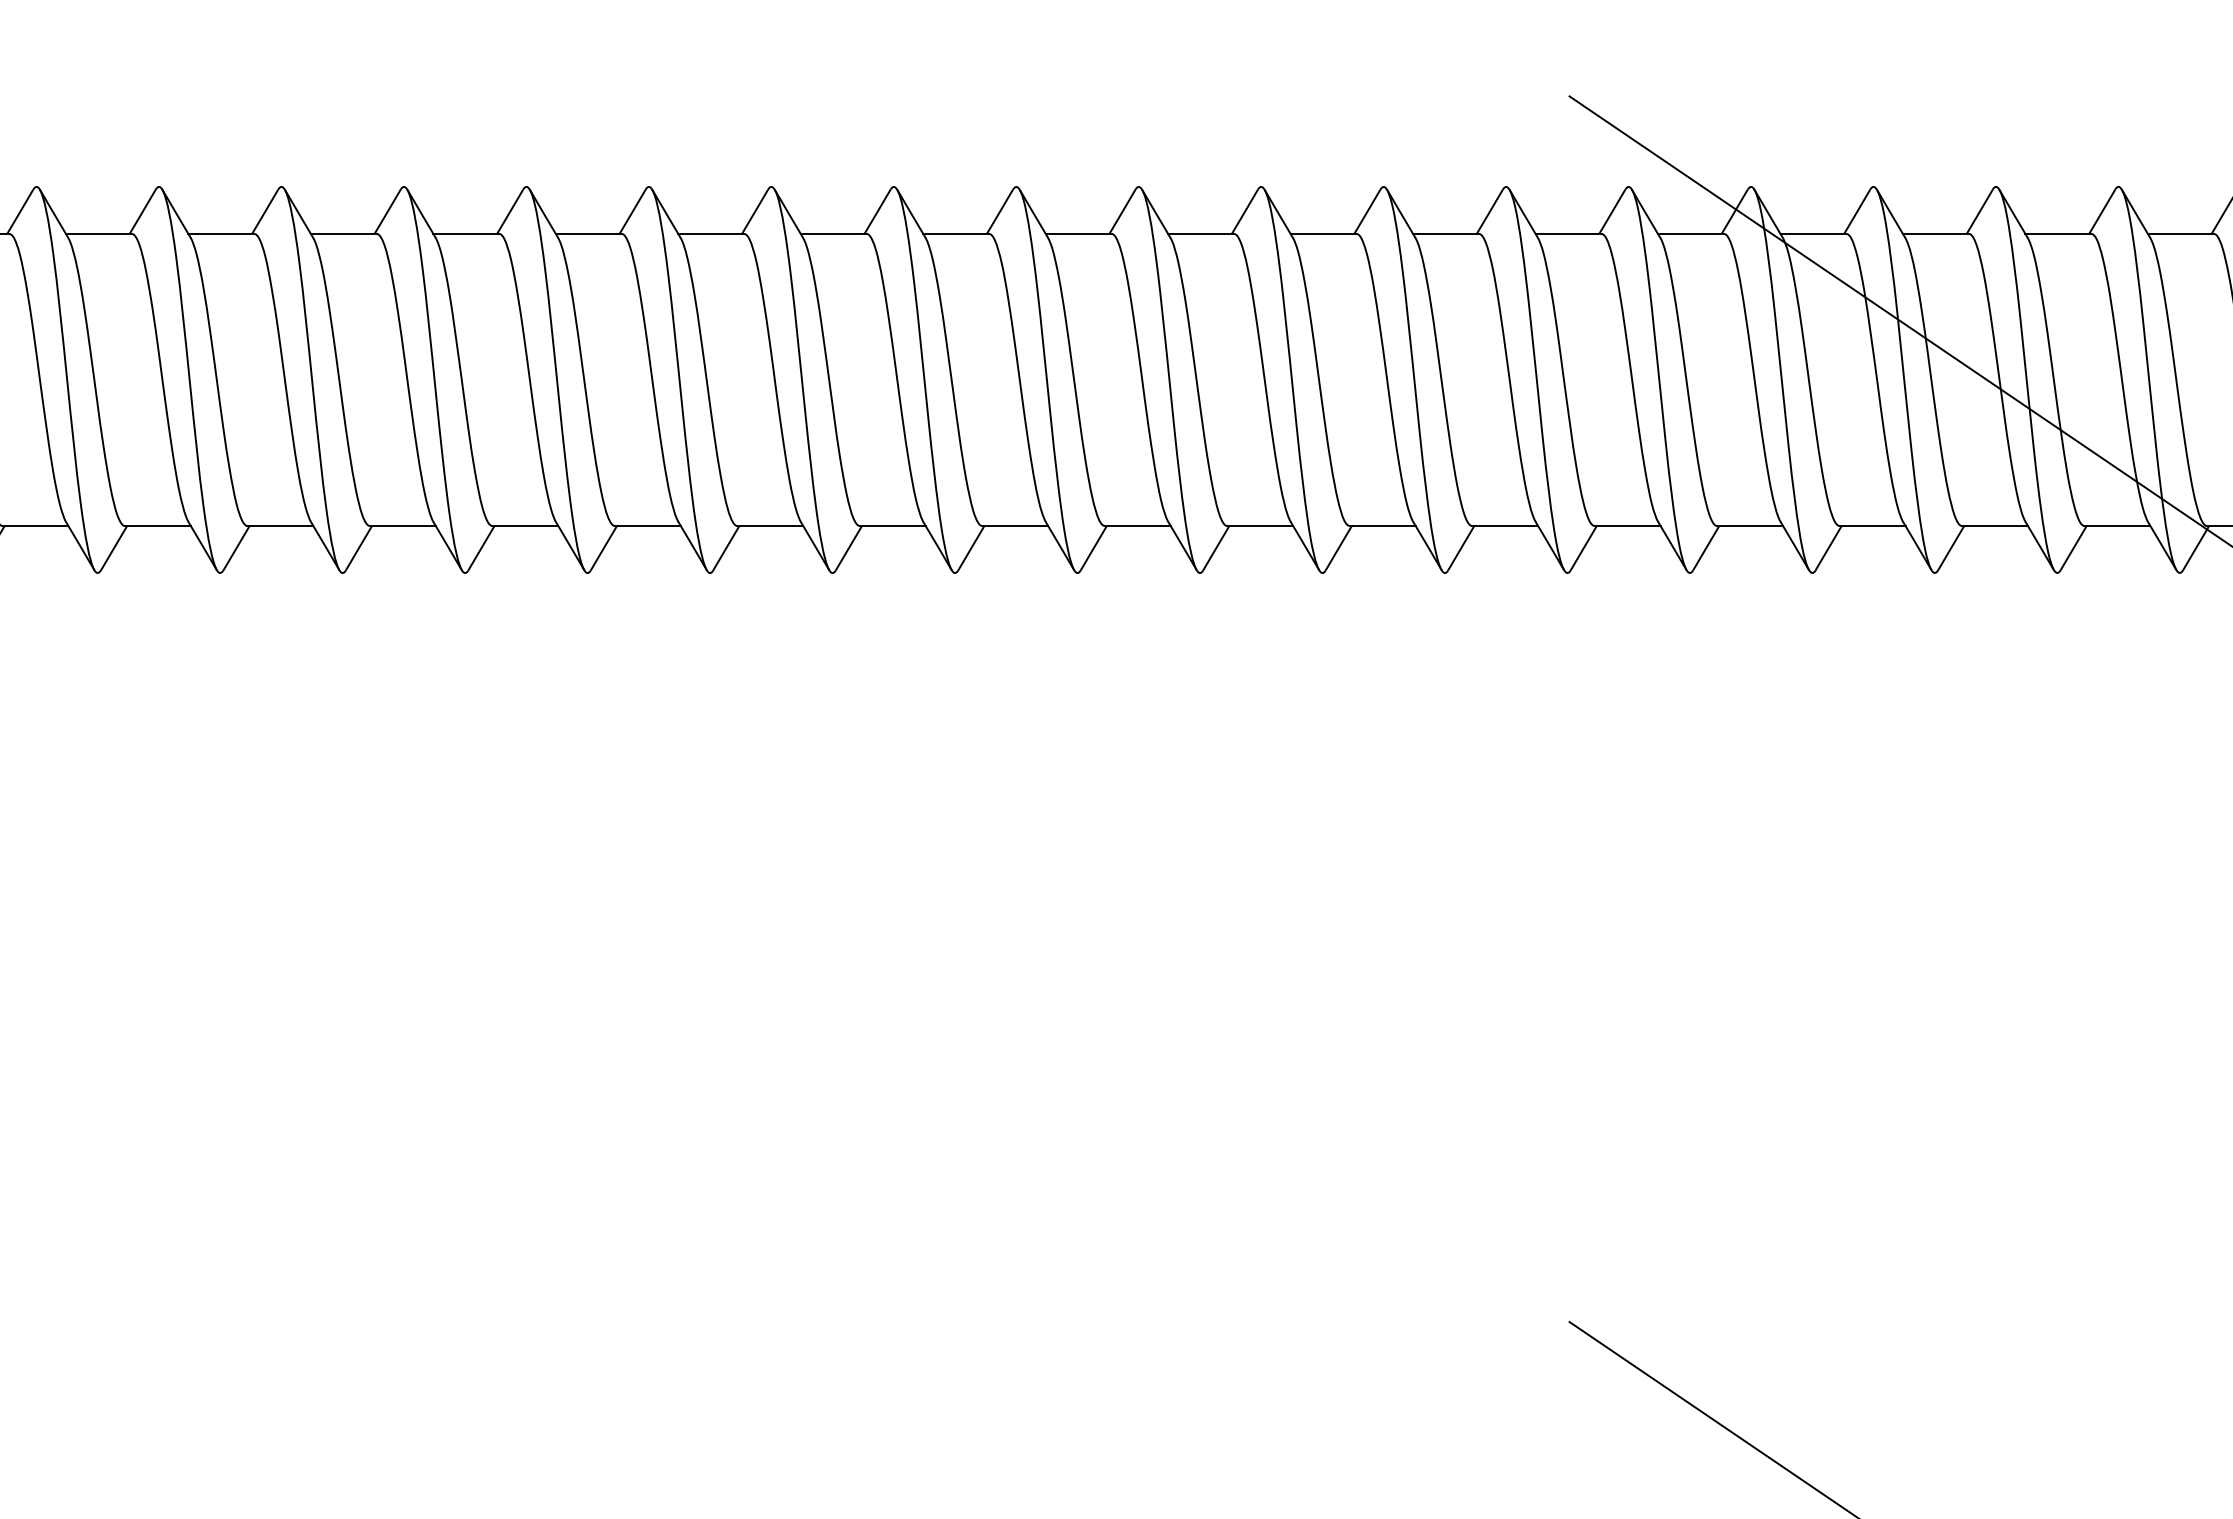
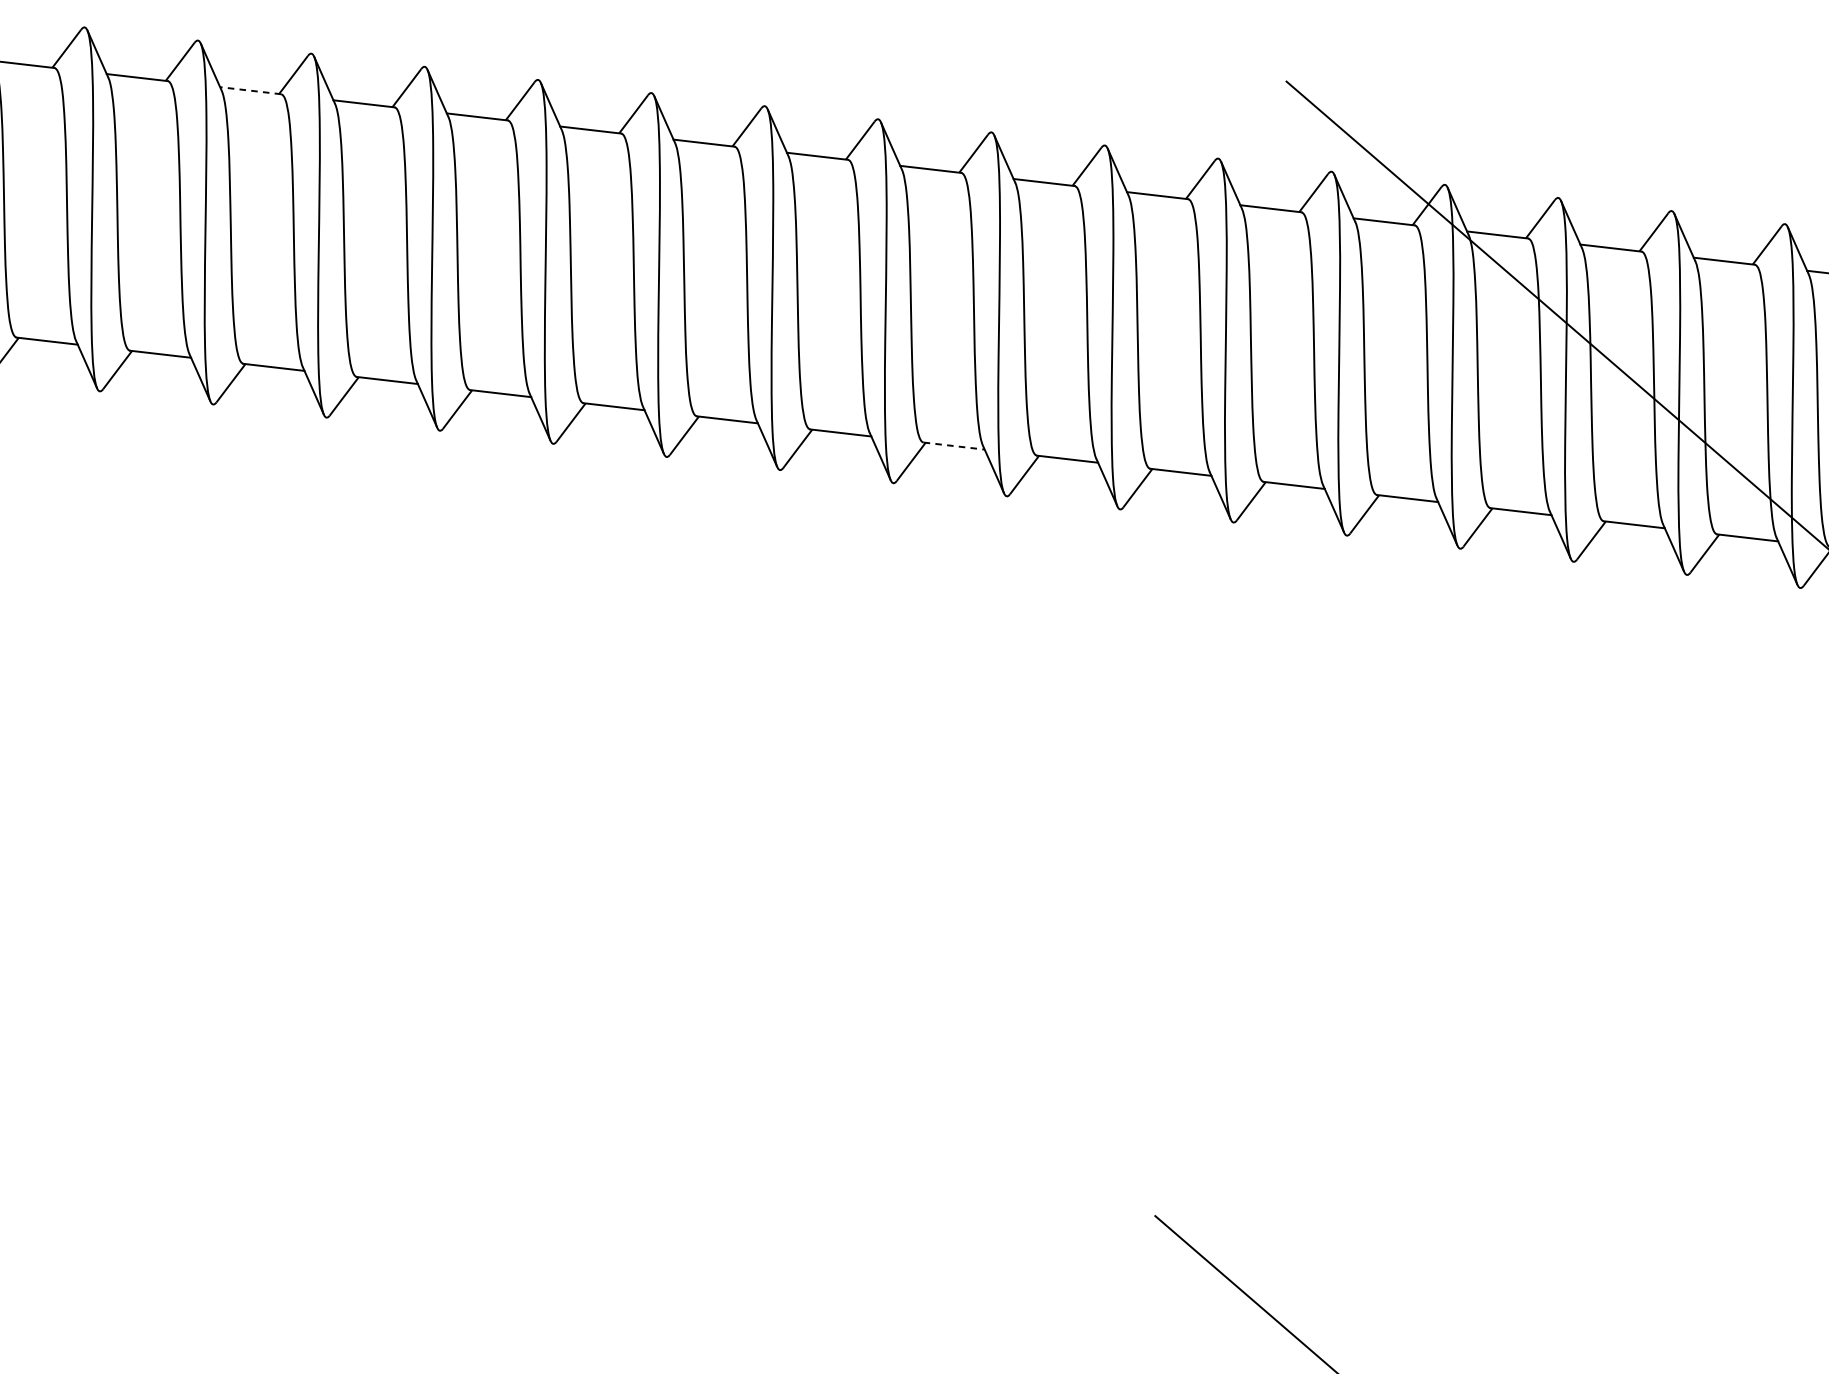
line: (466, 233) -> (250, 90), solid -> dashed
line: (1260, 525) -> (954, 445), solid -> dashed

